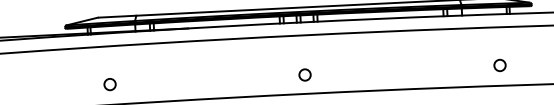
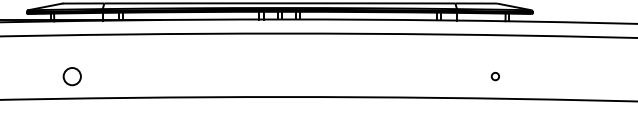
circle: (500, 65) -> (495, 76), size x0.6
circle: (304, 74) -> (283, 76), removed
circle: (110, 84) -> (72, 76), size x1.4

